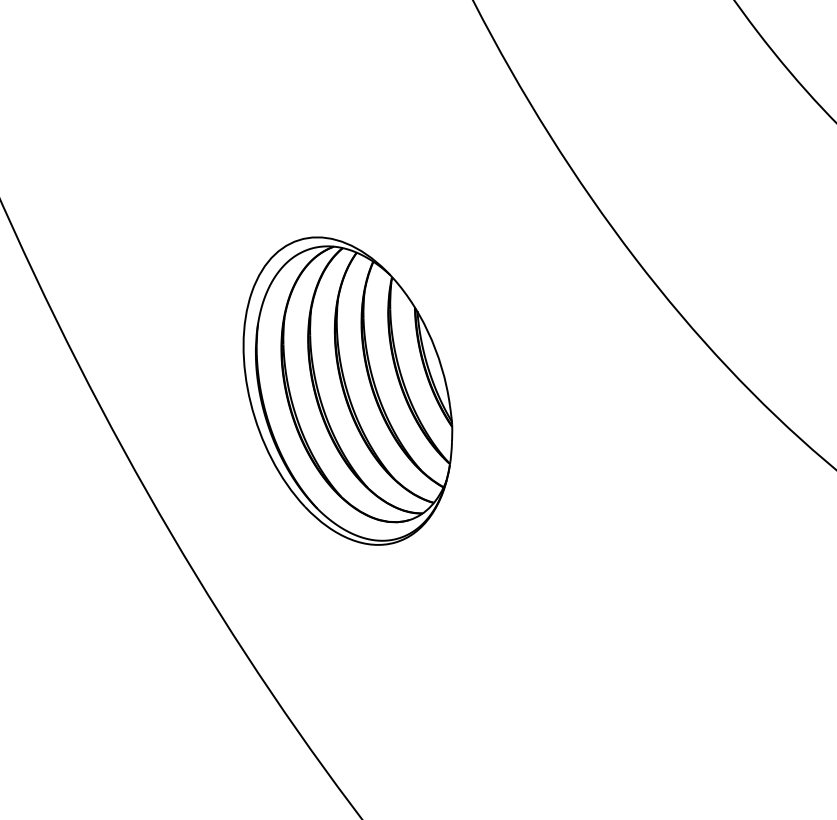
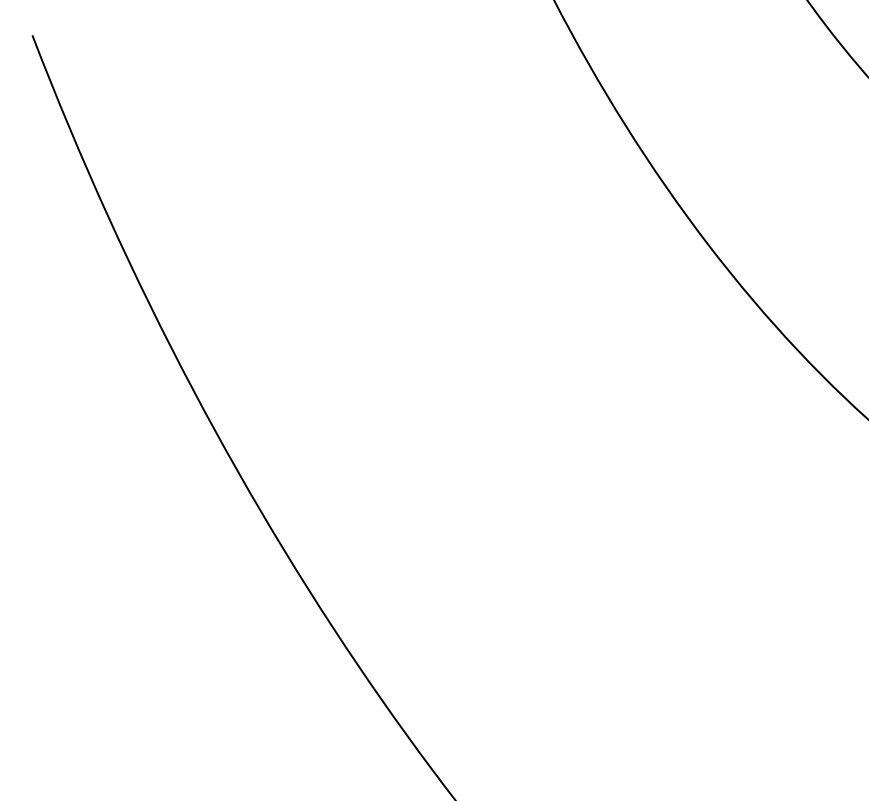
part: (347, 391) -> (430, 373), removed

